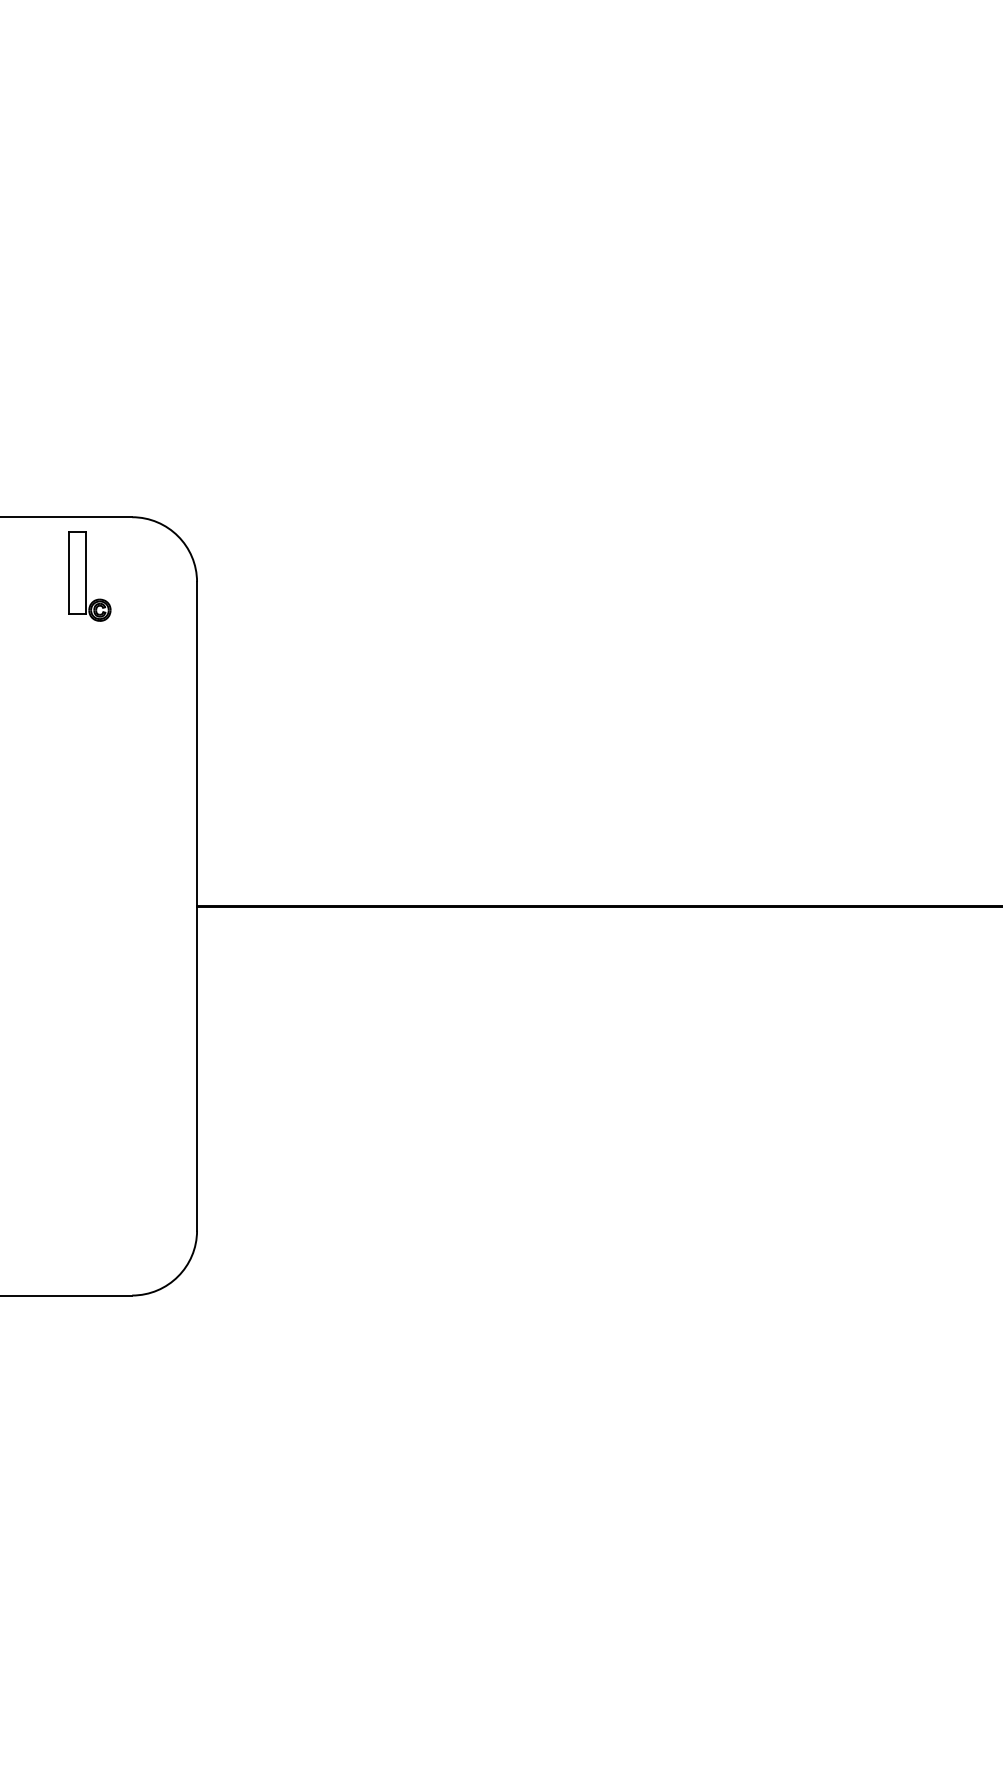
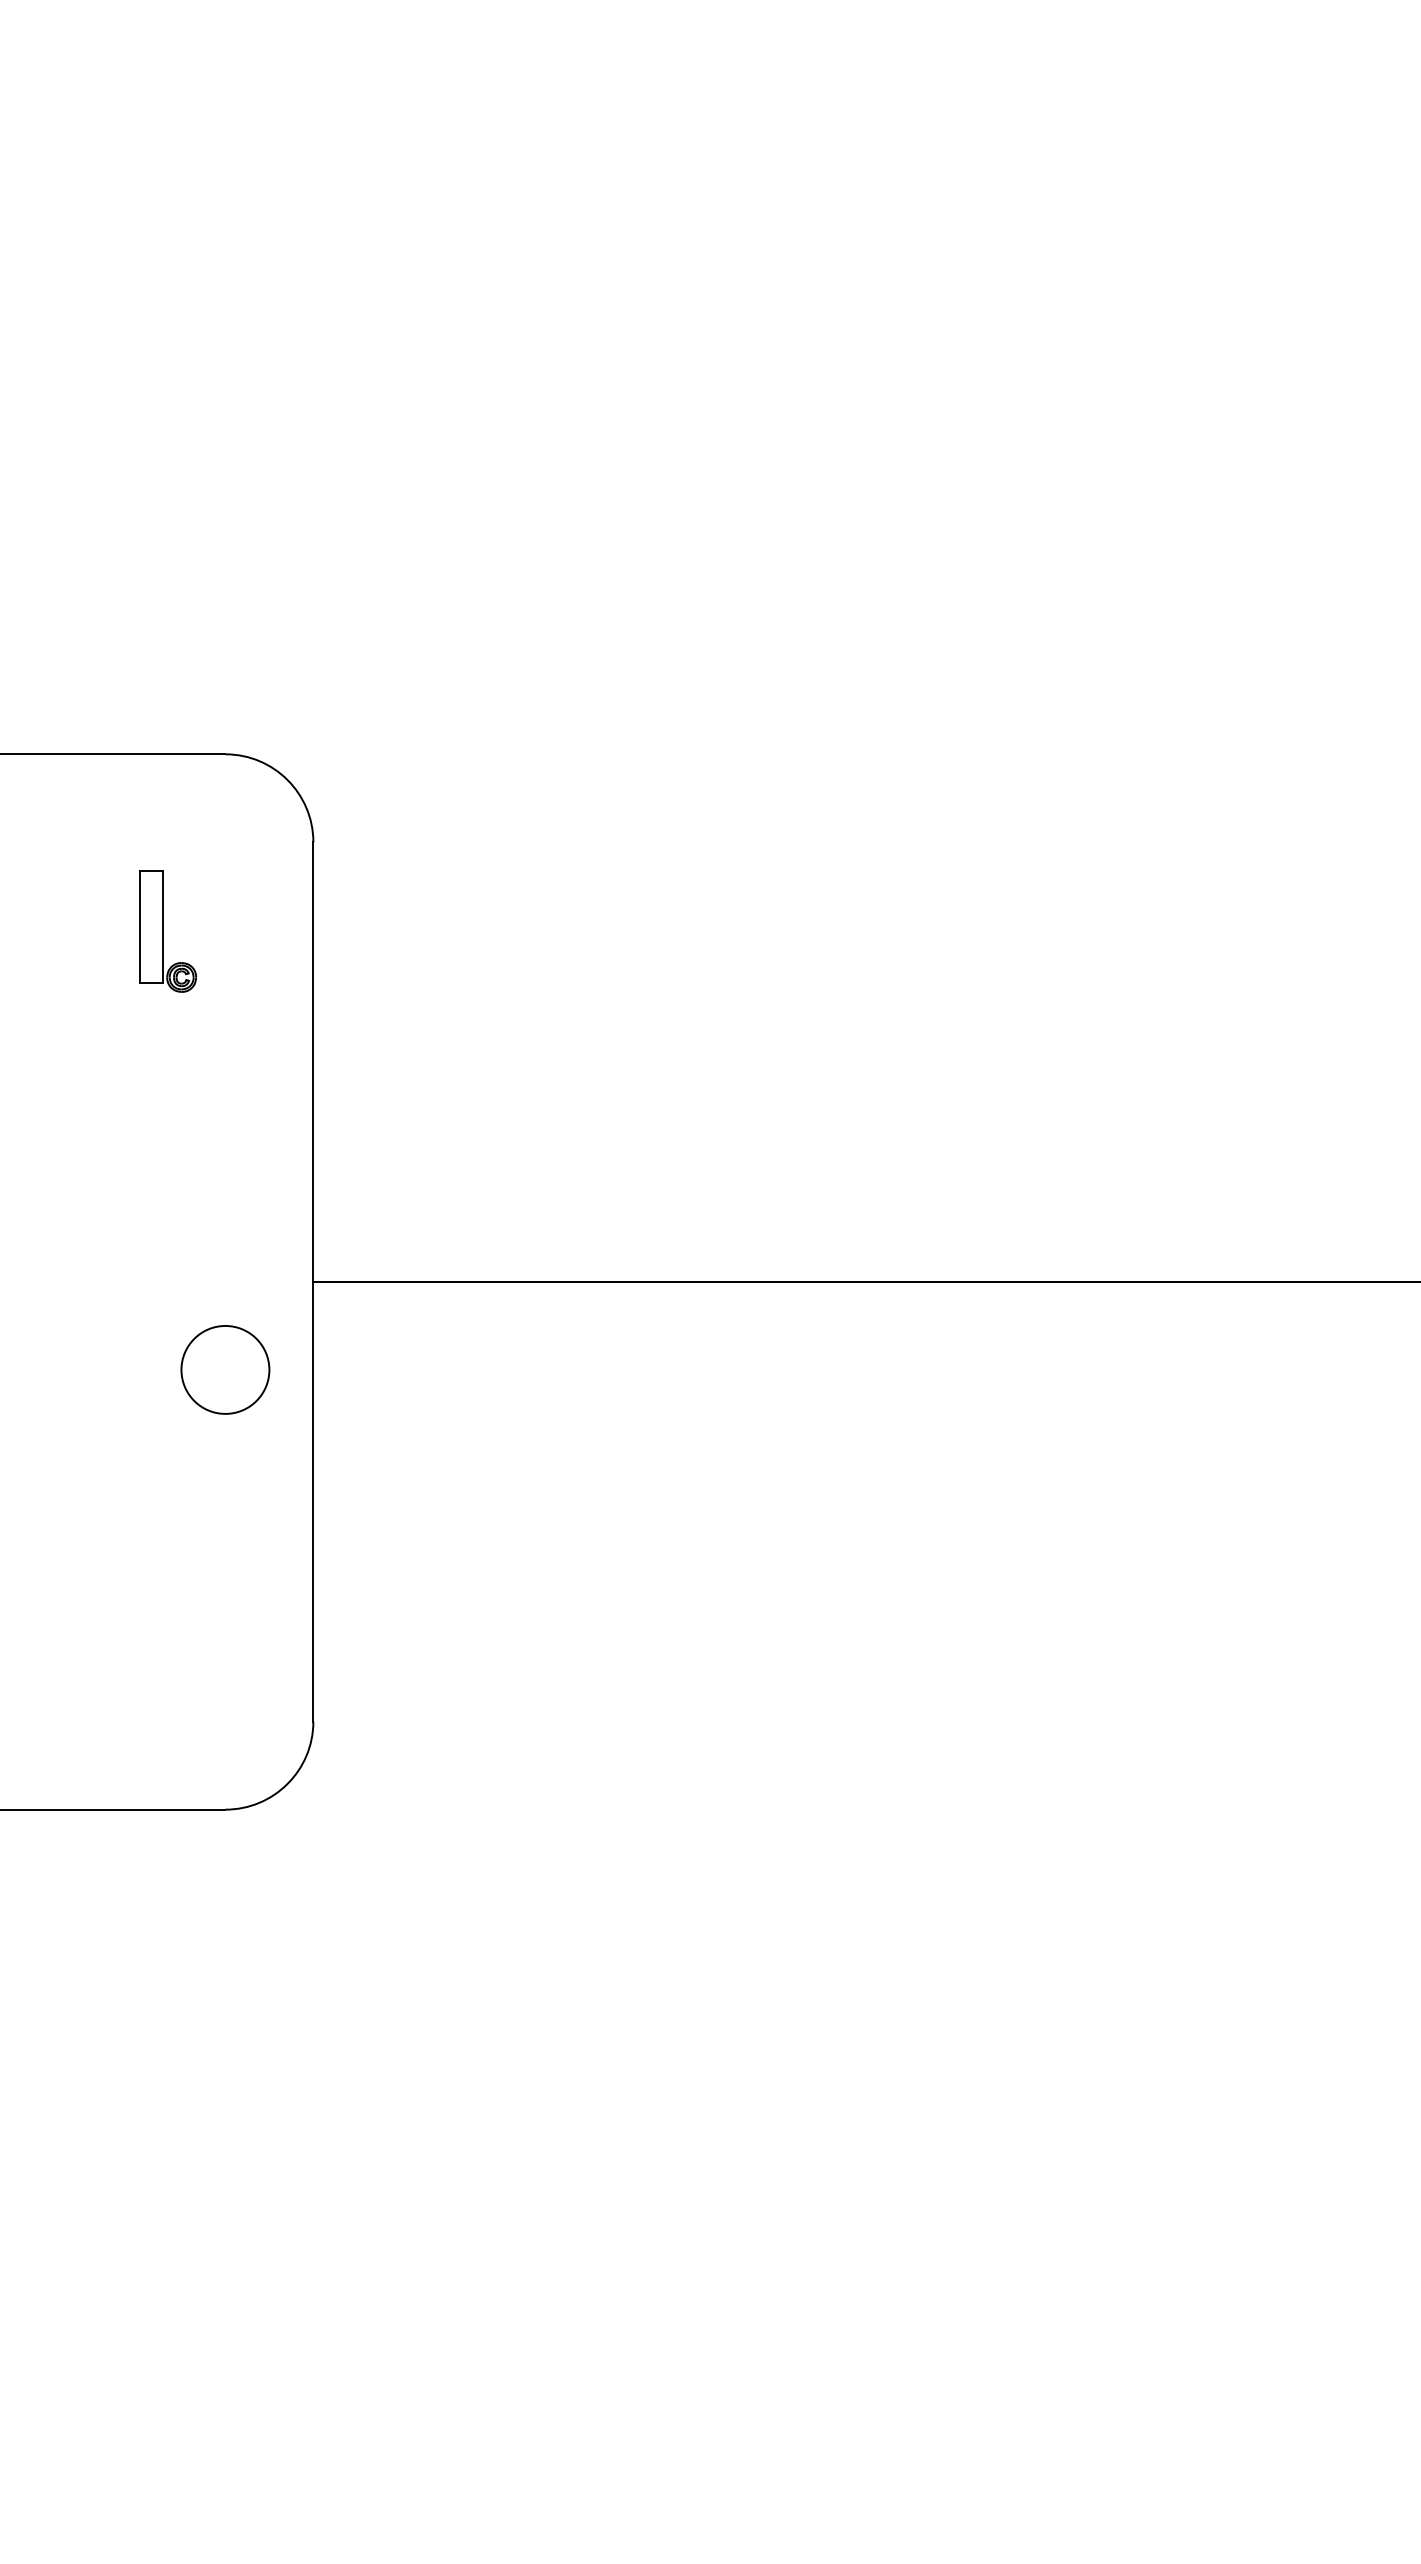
part: (90, 576) -> (168, 931), moved
circle: (132, 970) -> (225, 1369), added

